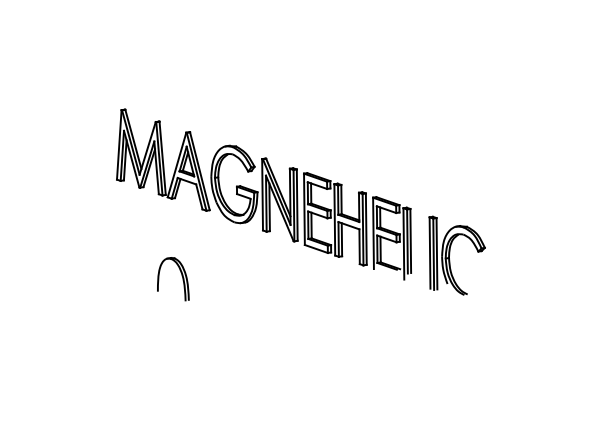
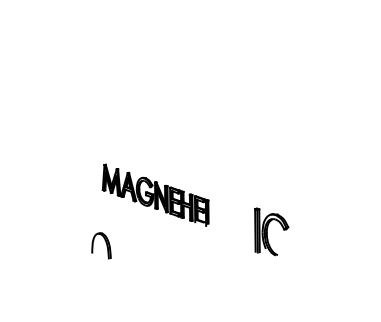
part: (263, 194) -> (155, 195), size x0.6

